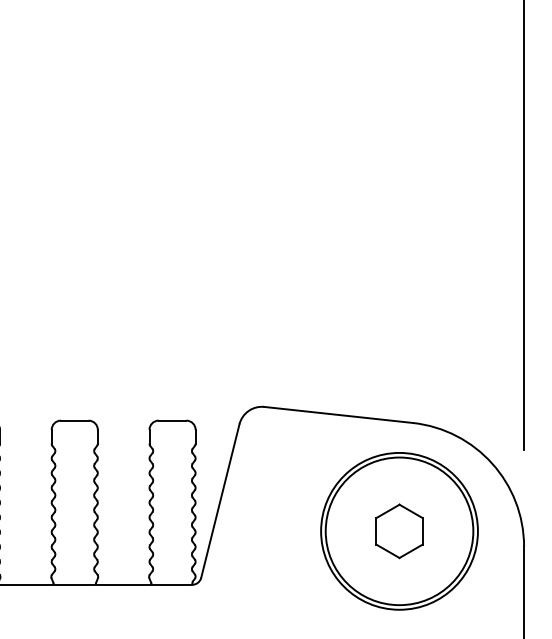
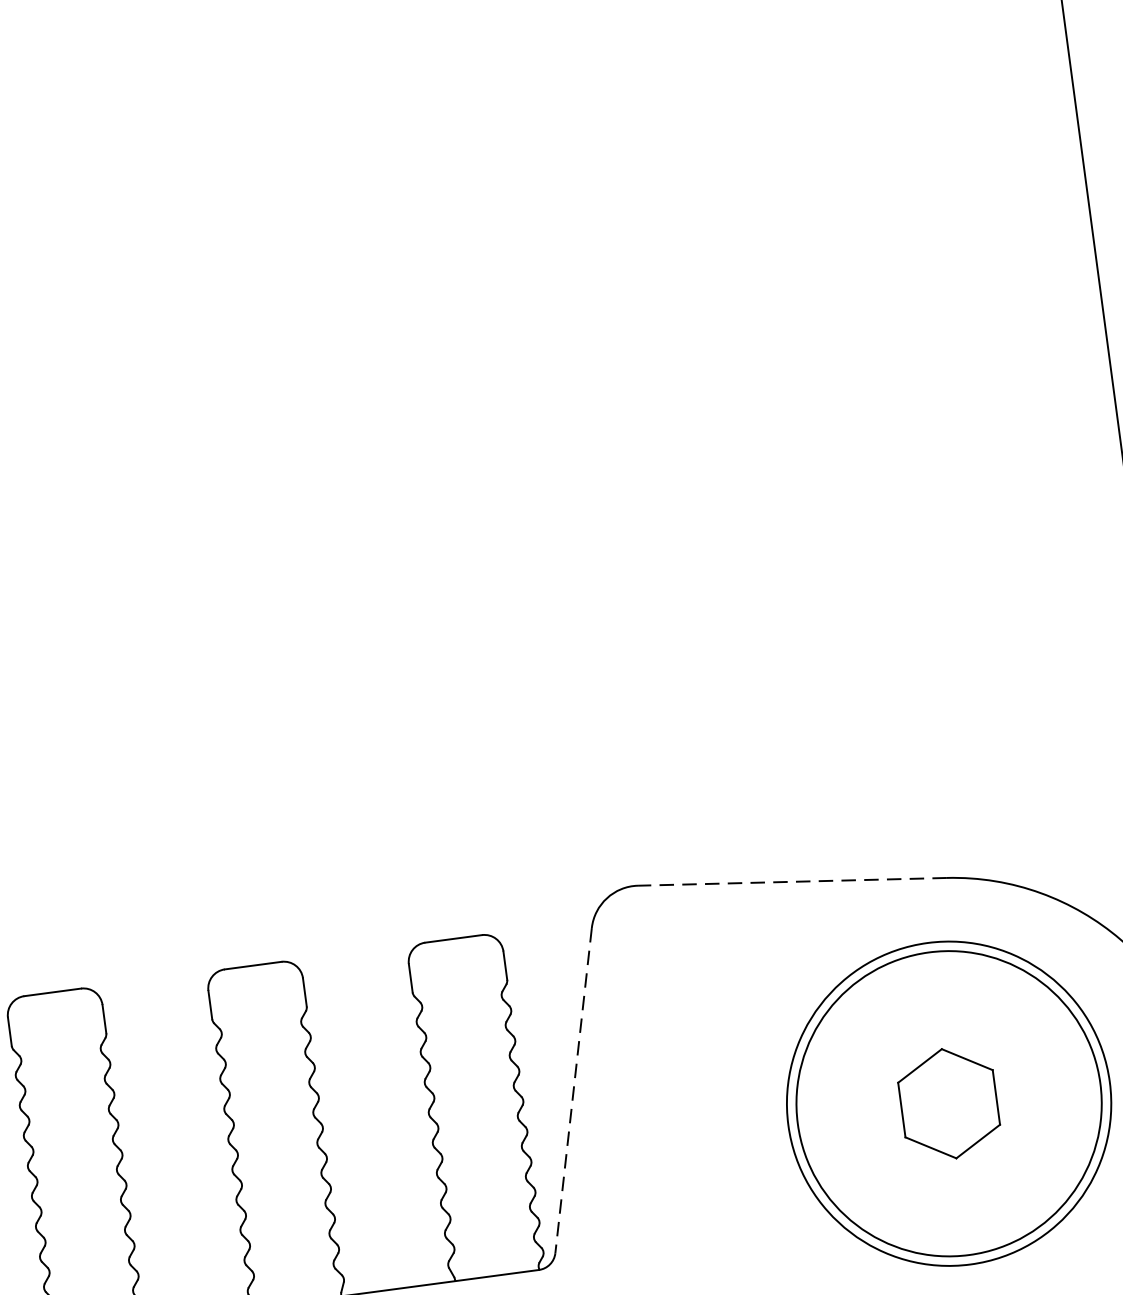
line: (338, 414) -> (792, 880), solid -> dashed
line: (220, 501) -> (573, 1091), solid -> dashed

